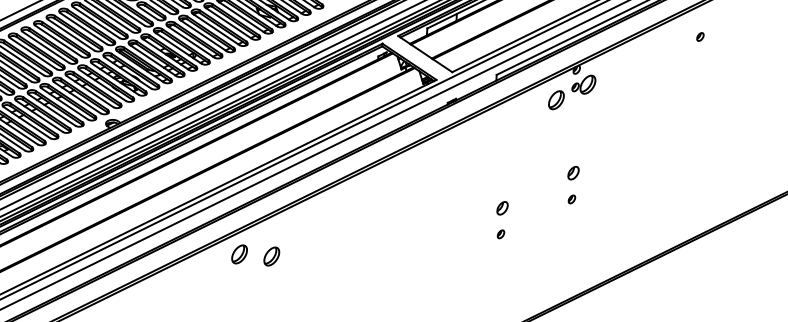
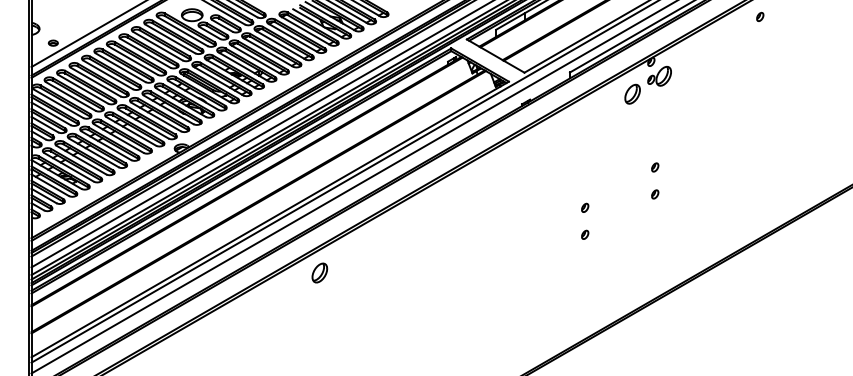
part: (700, 36) -> (760, 16), moved
part: (573, 173) -> (655, 167), size x0.62
part: (503, 207) -> (585, 207), size x0.62
part: (271, 256) -> (352, 272), removed

